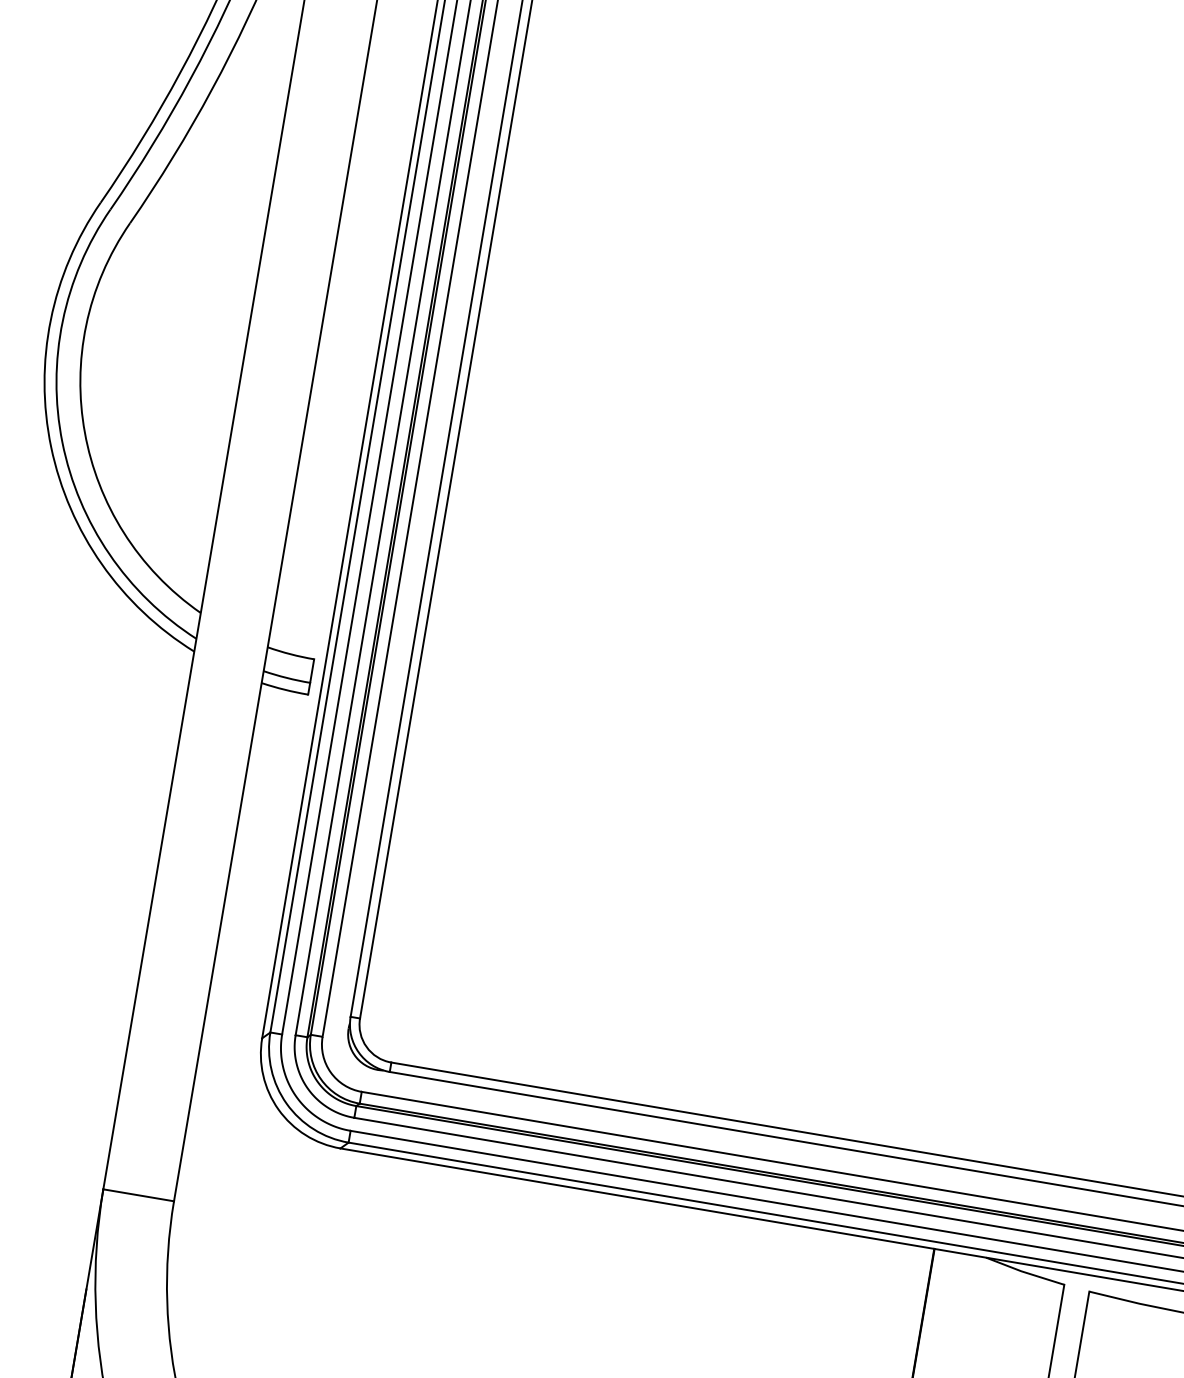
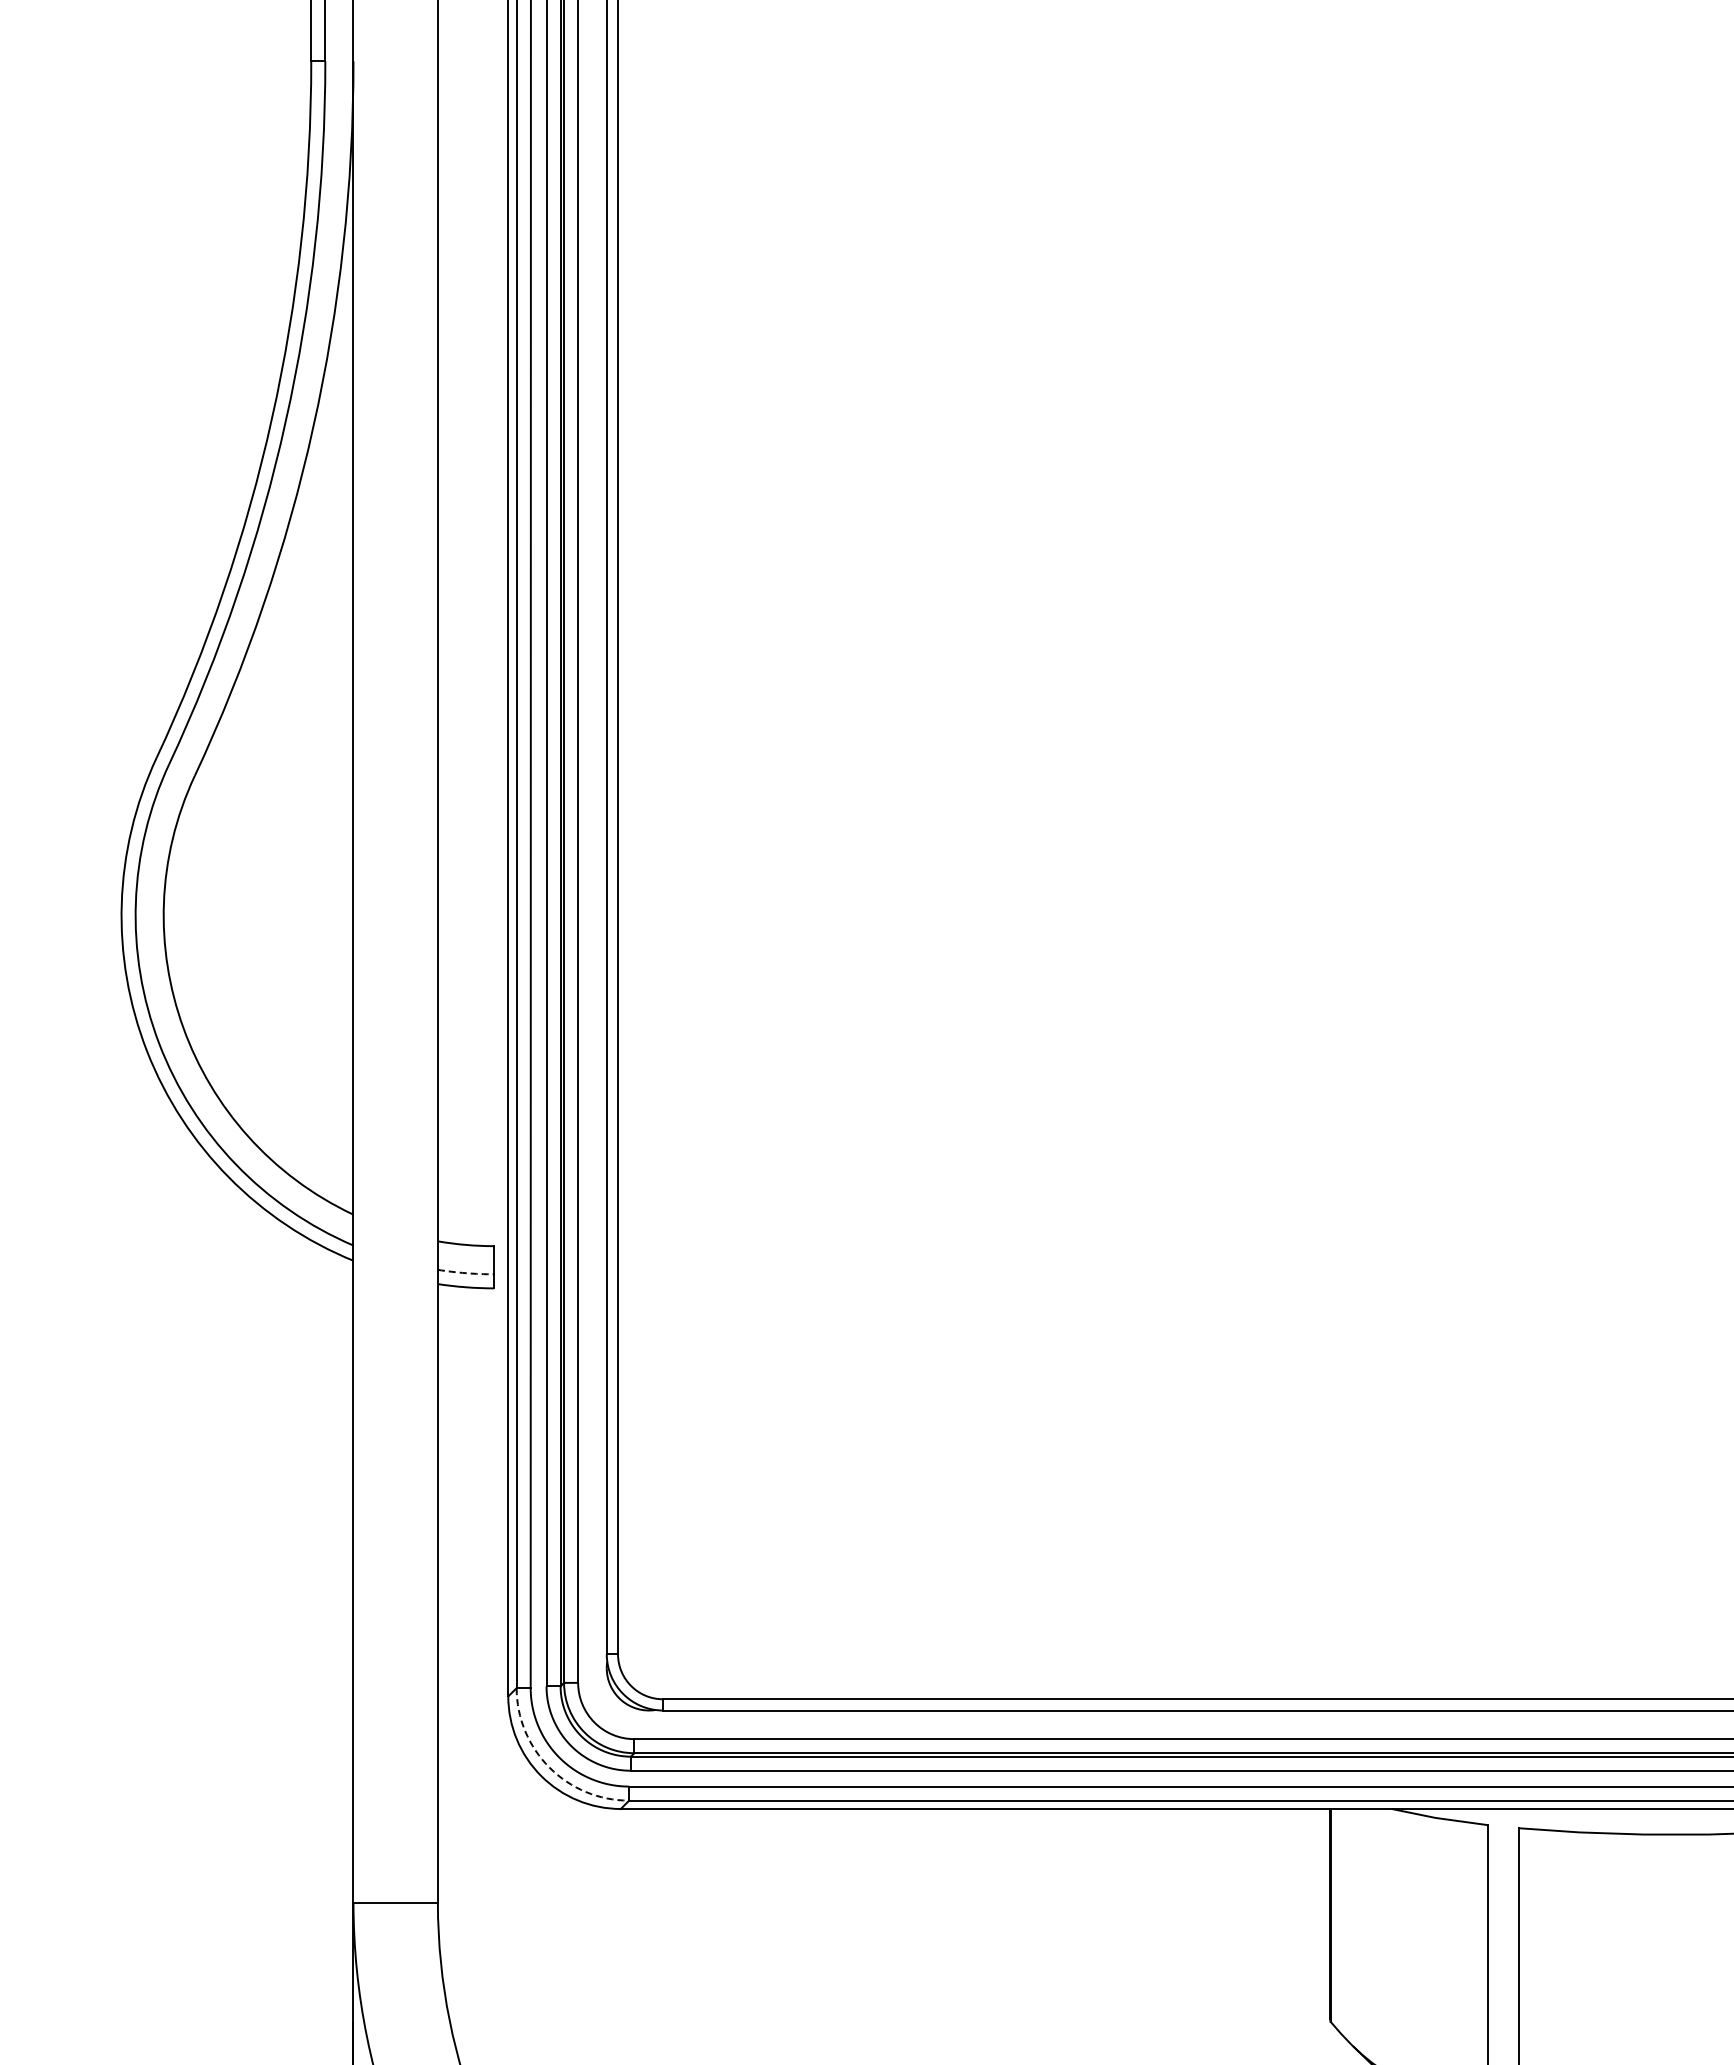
arc: (286, 678) -> (465, 1273), solid -> dashed
arc: (286, 1103) -> (549, 1767), solid -> dashed

